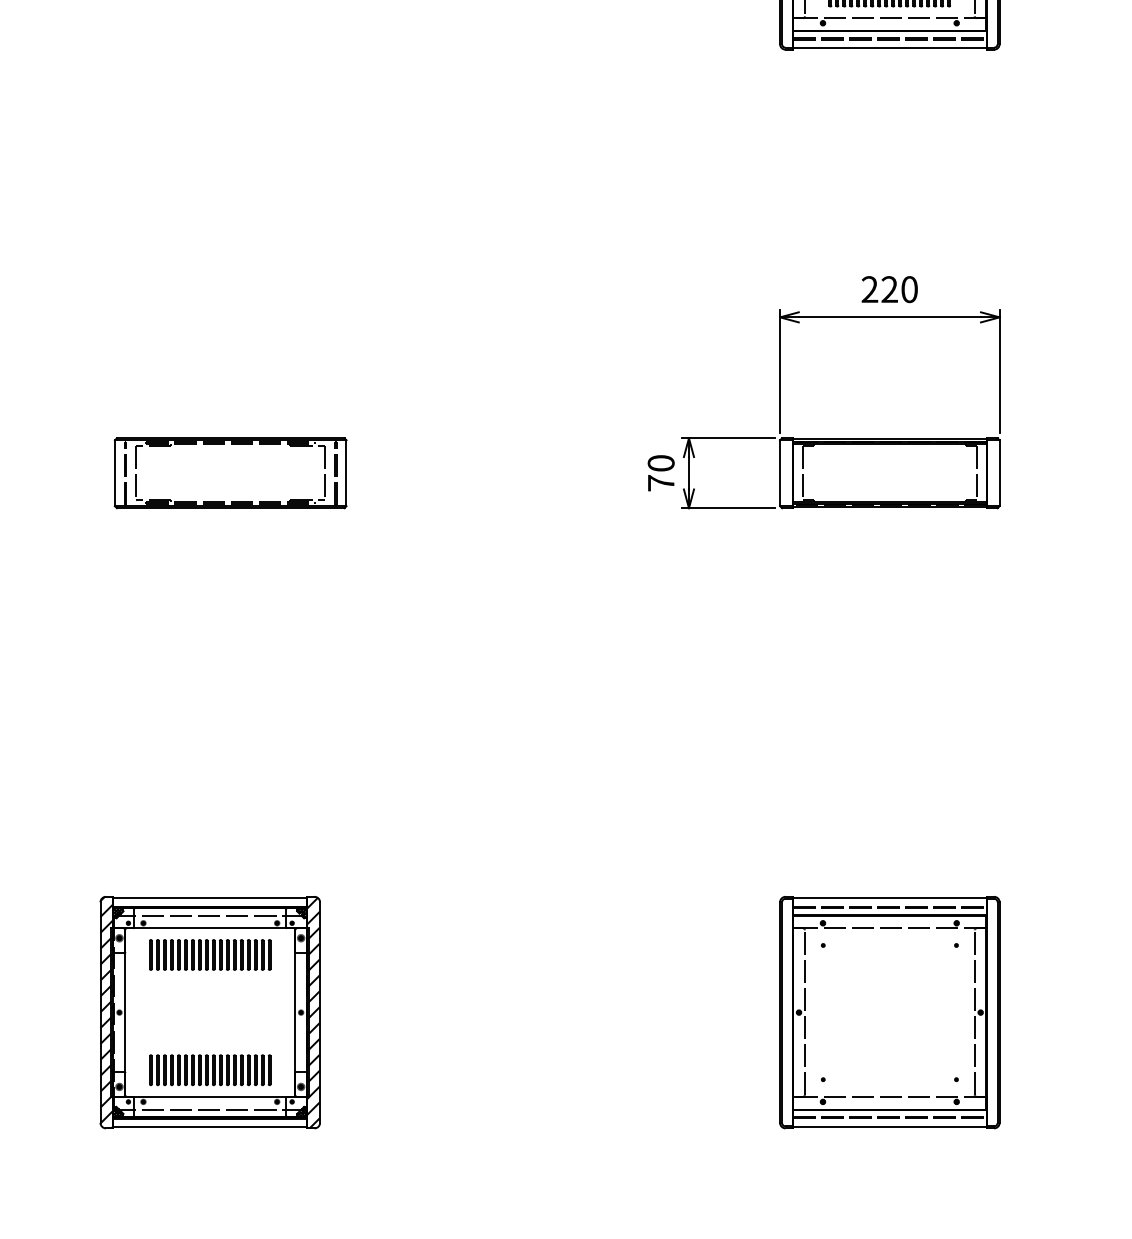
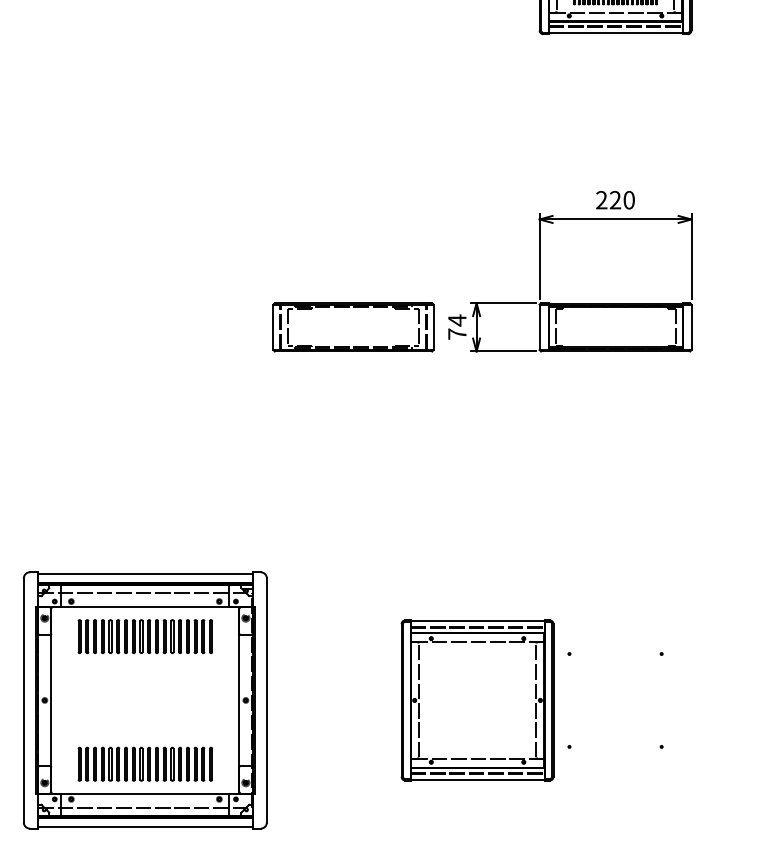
text: (661, 463) -> (457, 320), 70 -> 74
part: (230, 473) -> (353, 327), moved
part: (210, 1012) -> (145, 700), size x1.6
part: (889, 1012) -> (477, 700), moved

